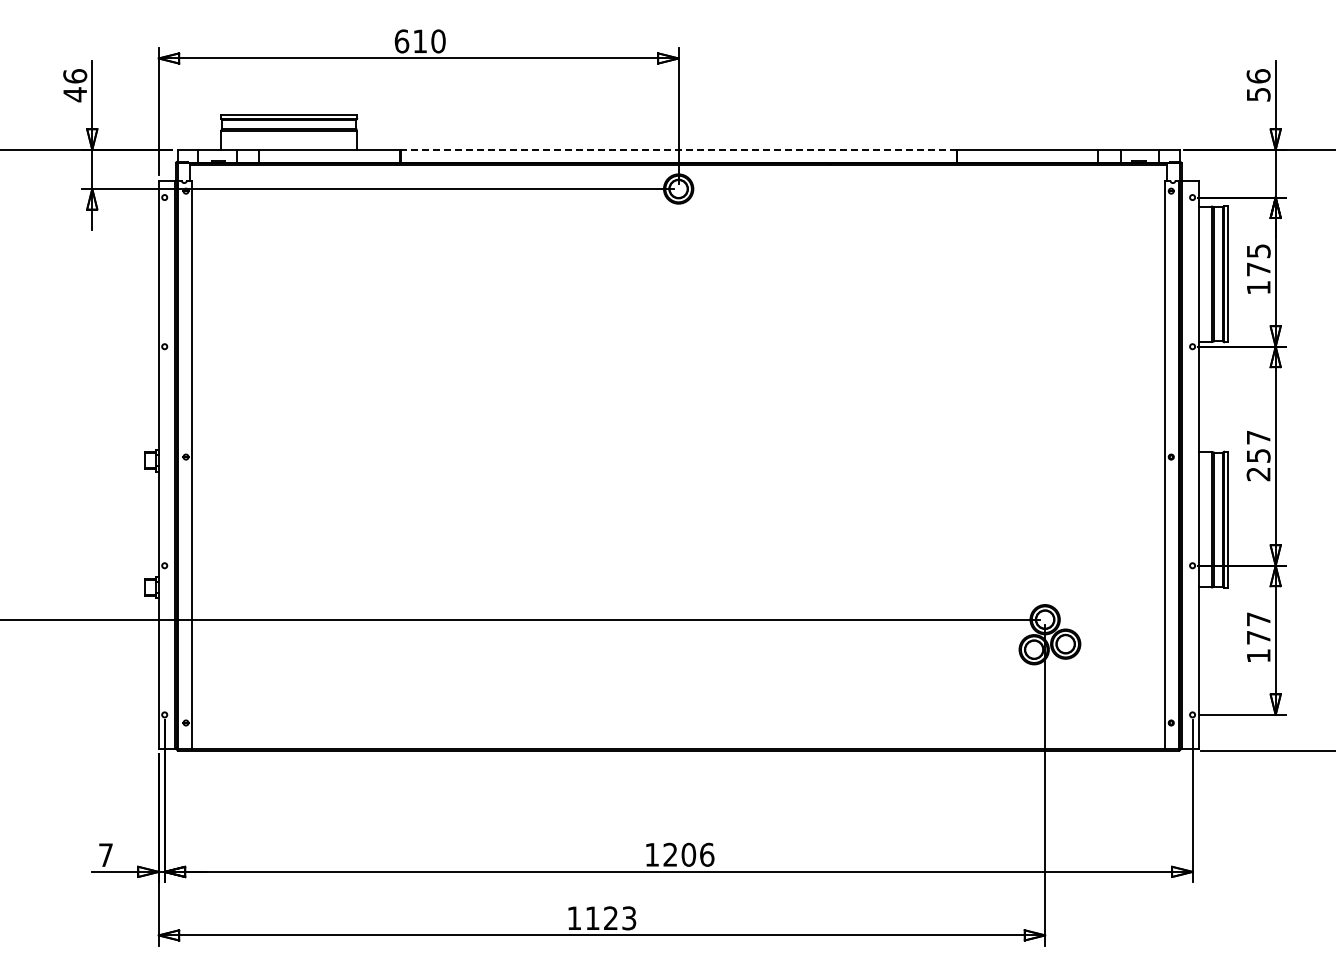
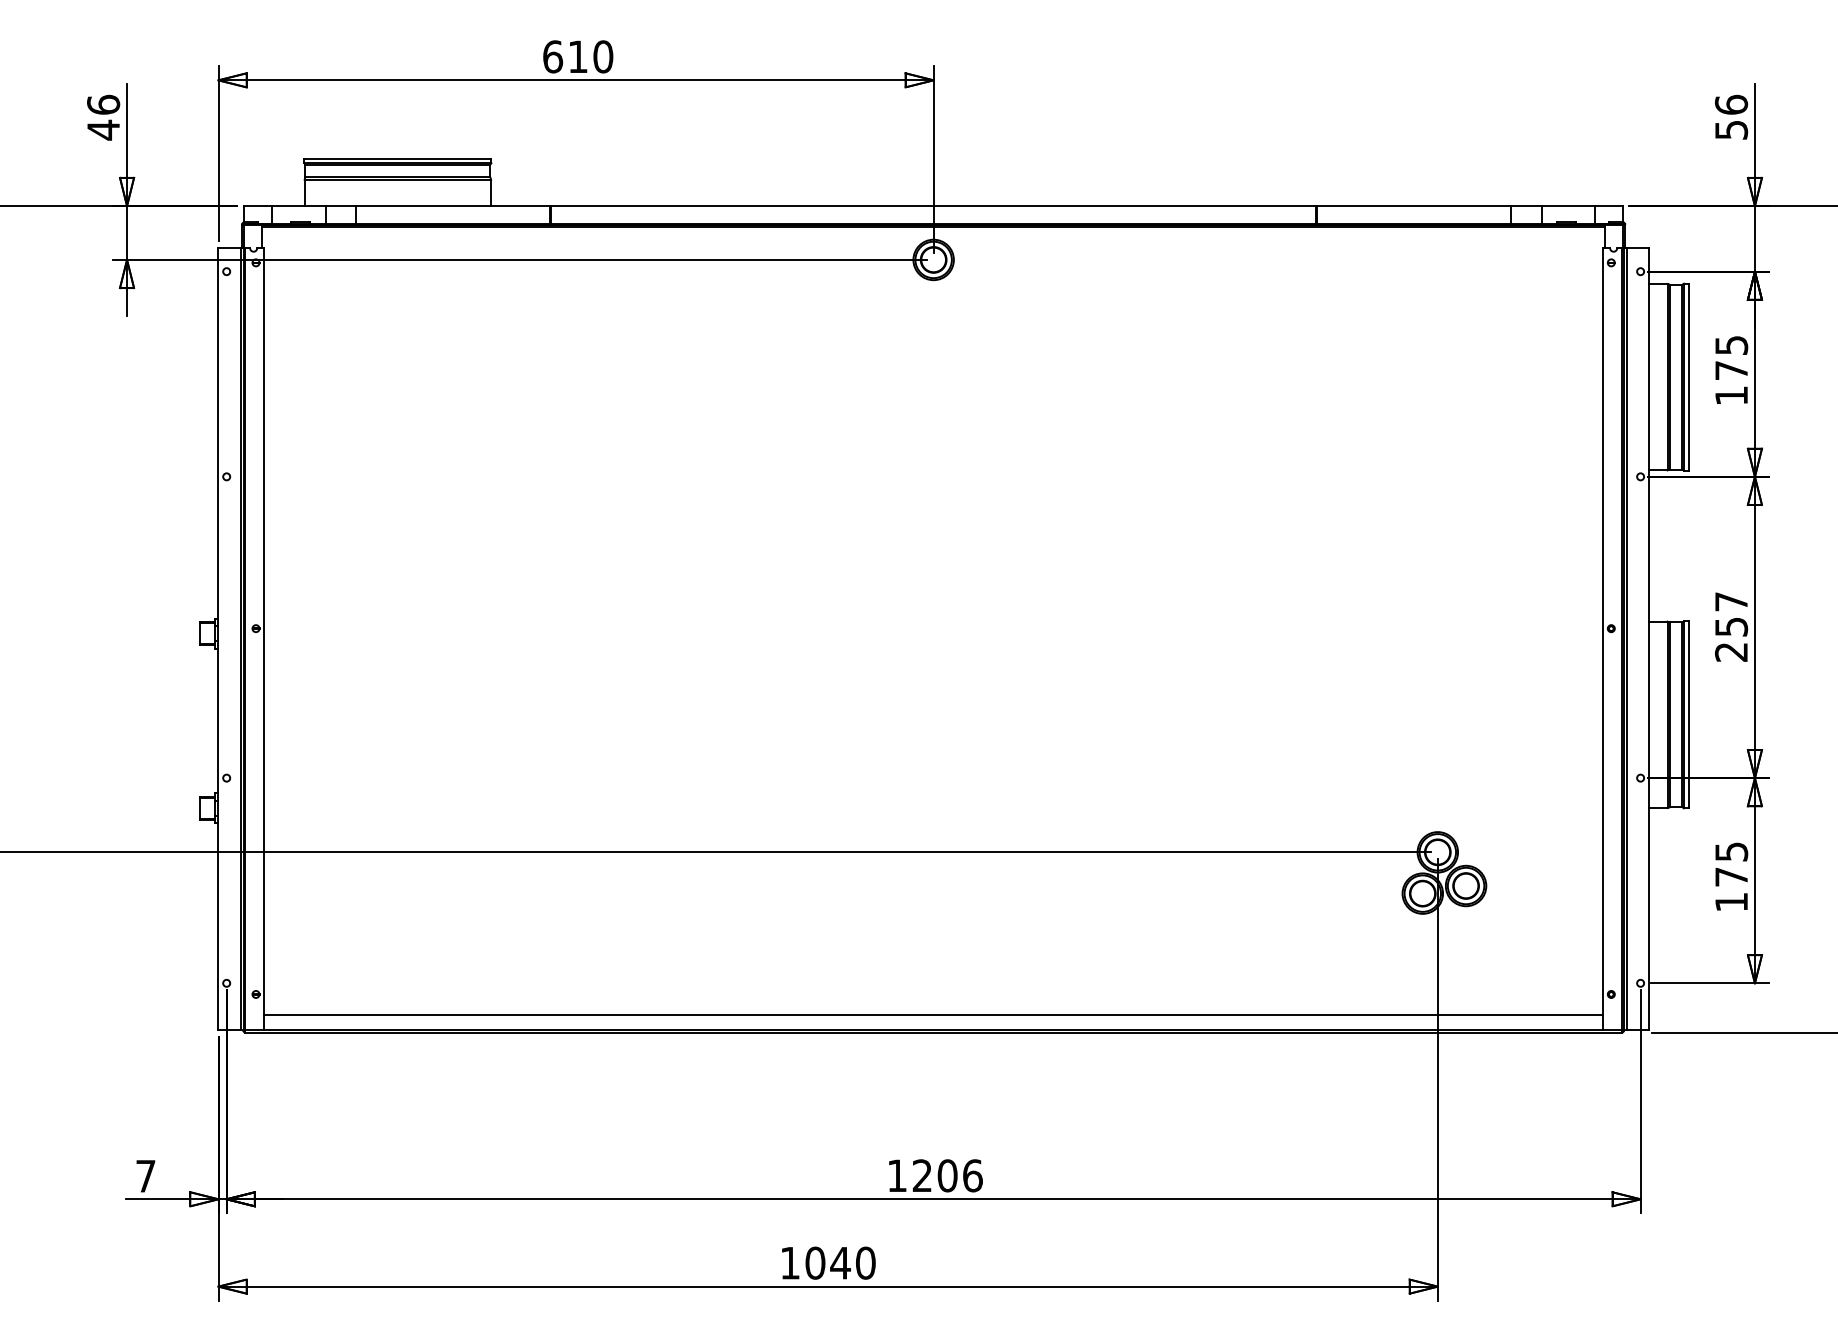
line: (678, 149) -> (933, 205), dashed -> solid
text: (1258, 619) -> (1731, 852), 177 -> 175
line: (678, 737) -> (933, 1014), added
text: (610, 918) -> (839, 1263), 1123 -> 1040

